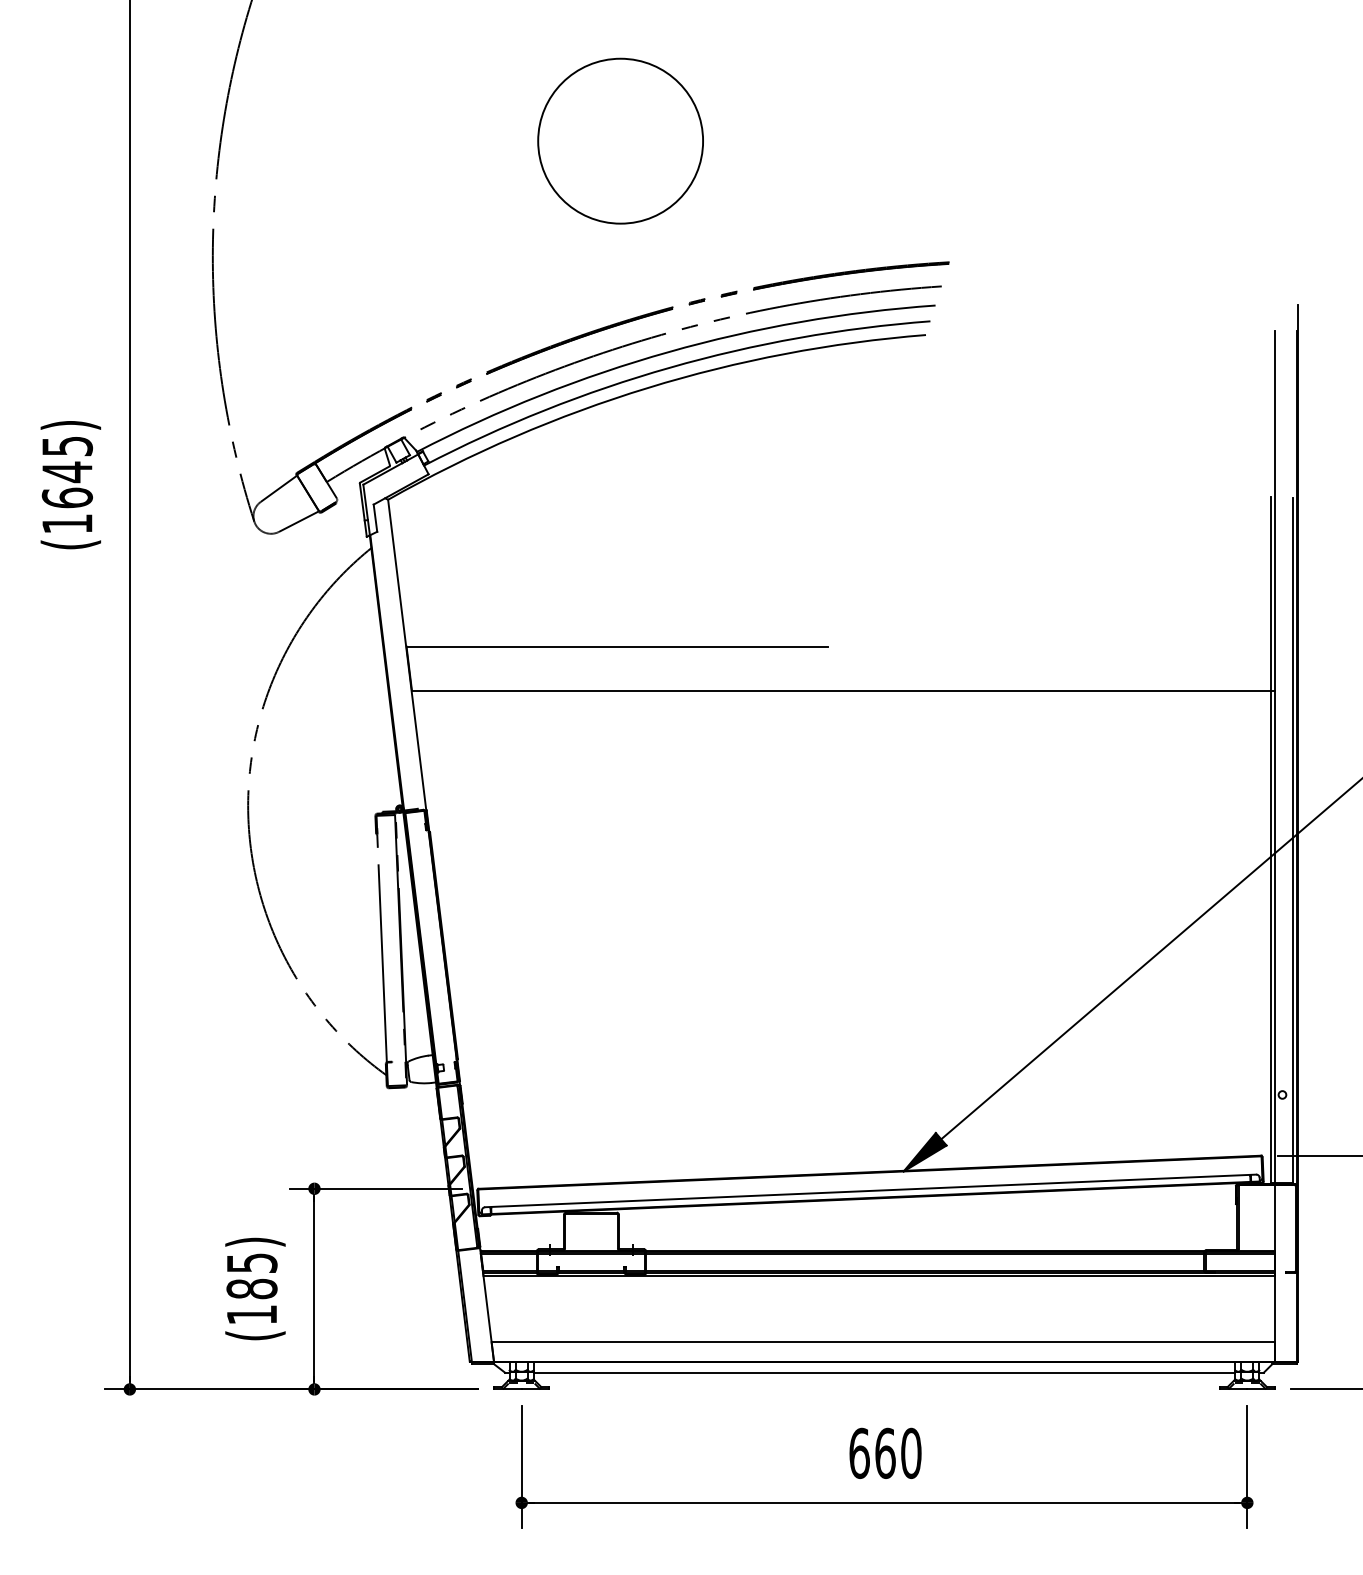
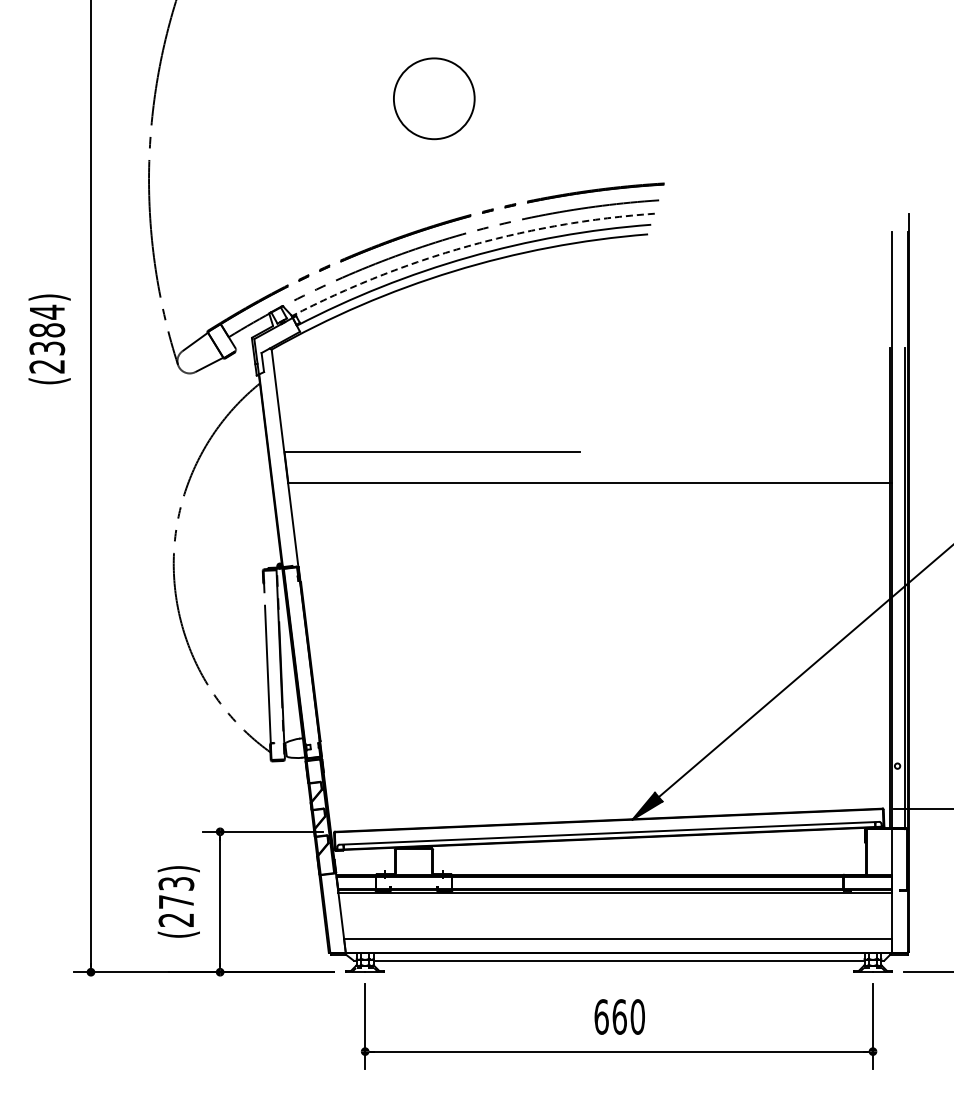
circle: (619, 140) -> (433, 98), size x0.7
arc: (669, 352) -> (468, 246), solid -> dashed
text: (67, 483) -> (47, 338), (1645) -> (2384)
text: (252, 1288) -> (176, 901), (185) -> (273)

